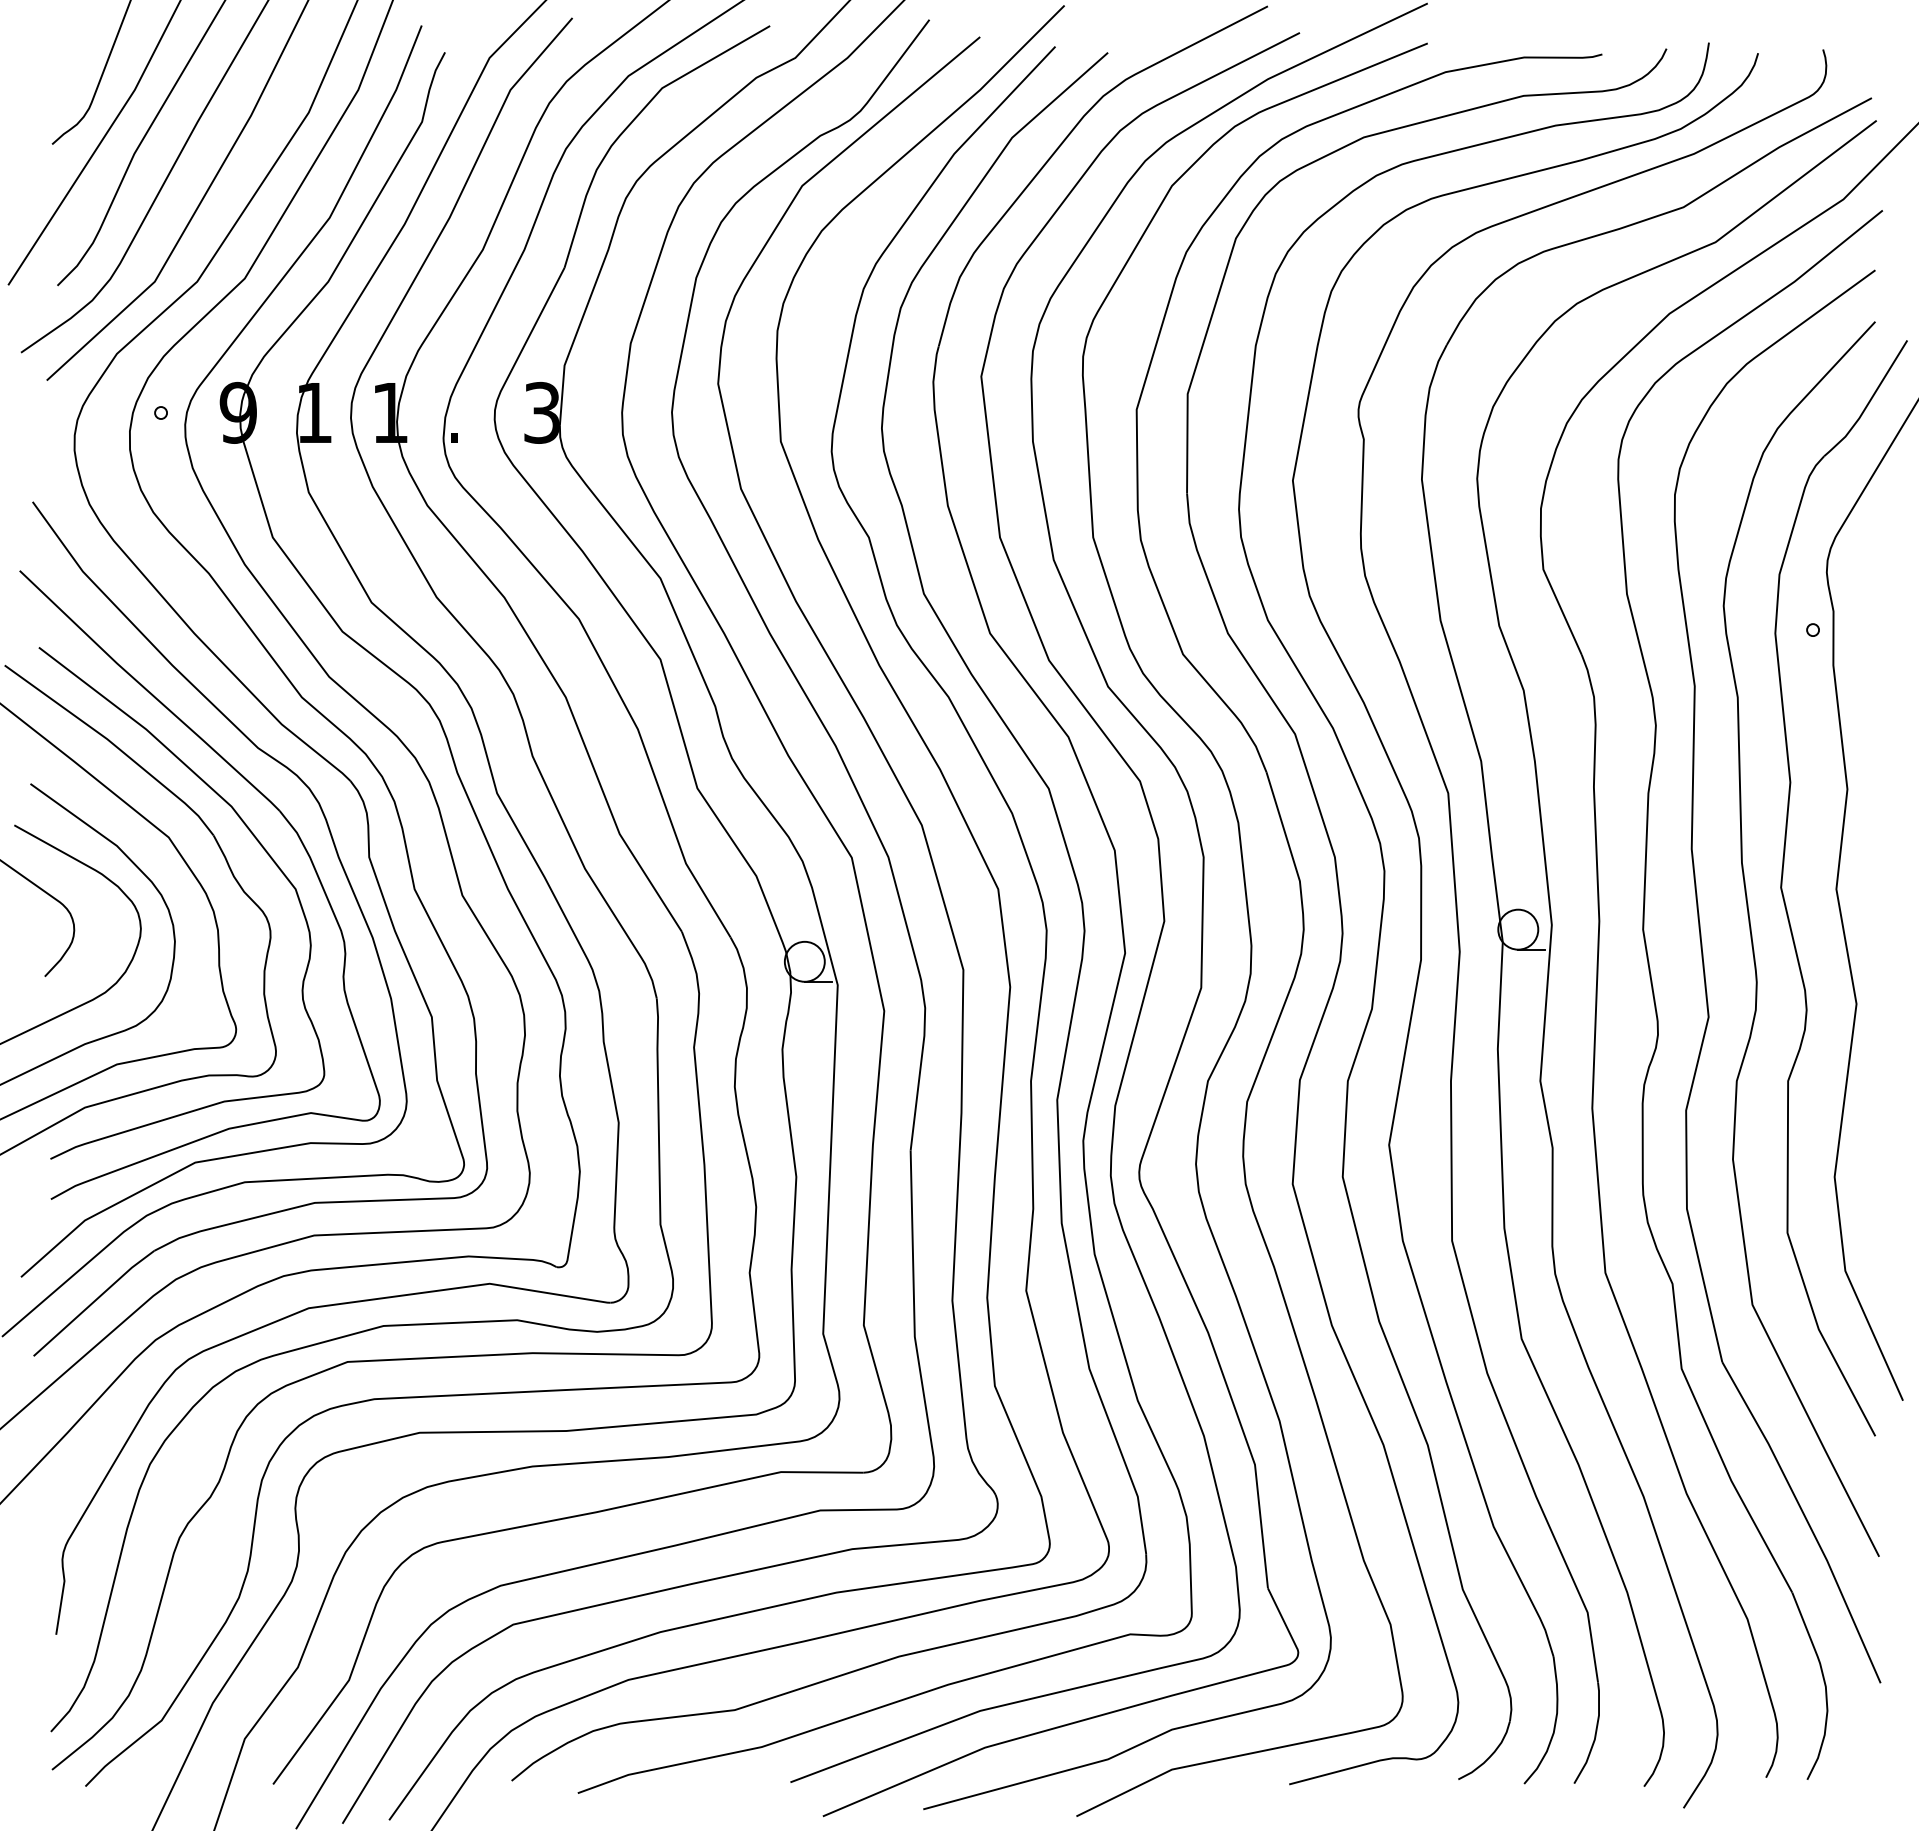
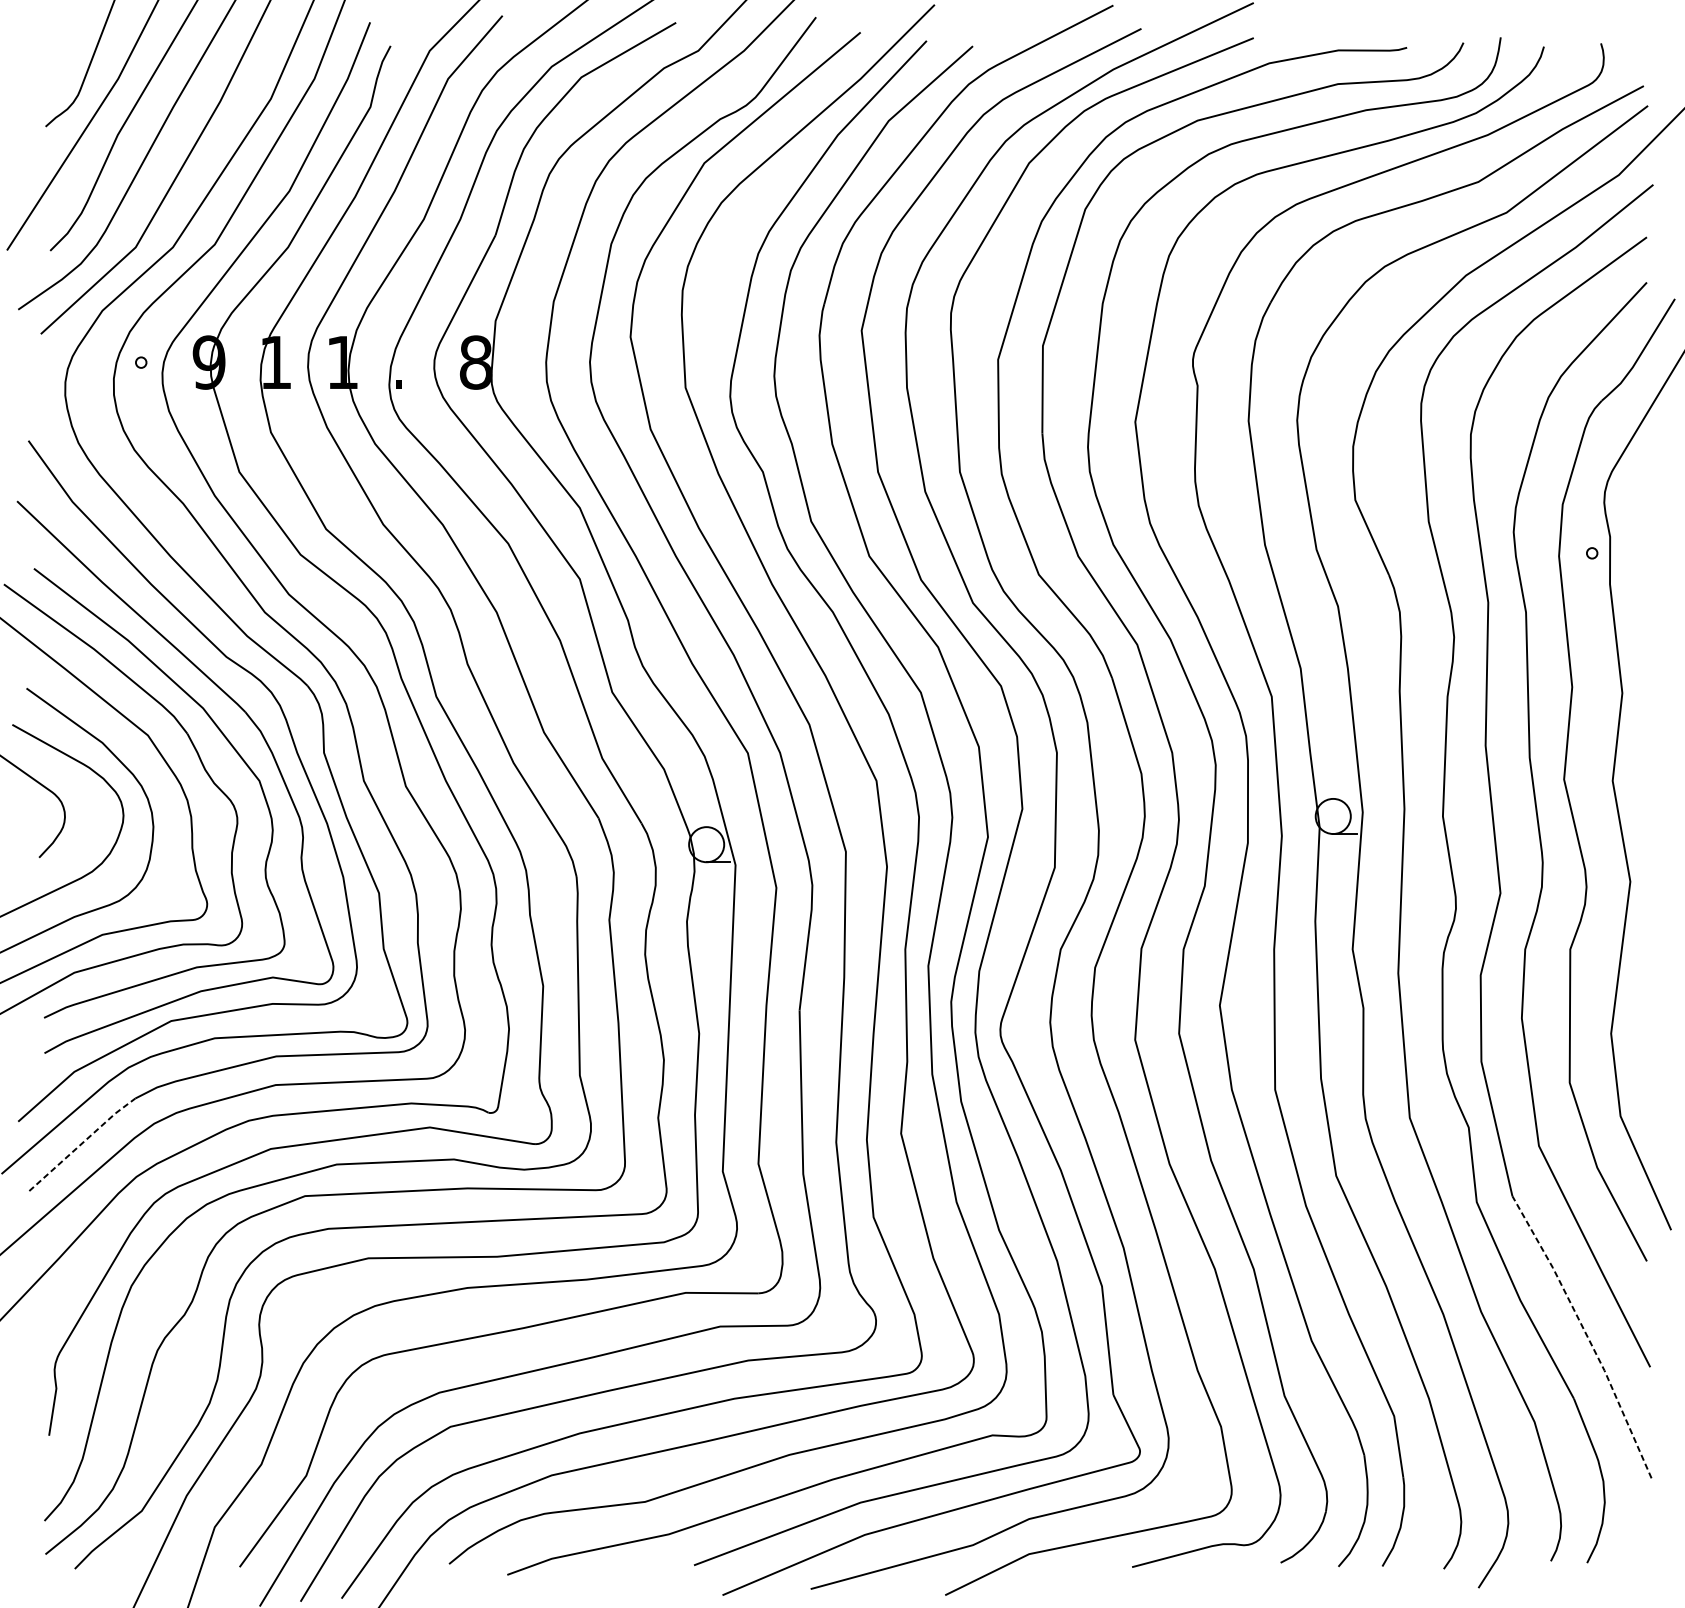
text: (541, 412) -> (475, 362), 3 -> 8
line: (93, 1302) -> (81, 1143), solid -> dashed
line: (1806, 1519) -> (1586, 1334), solid -> dashed

